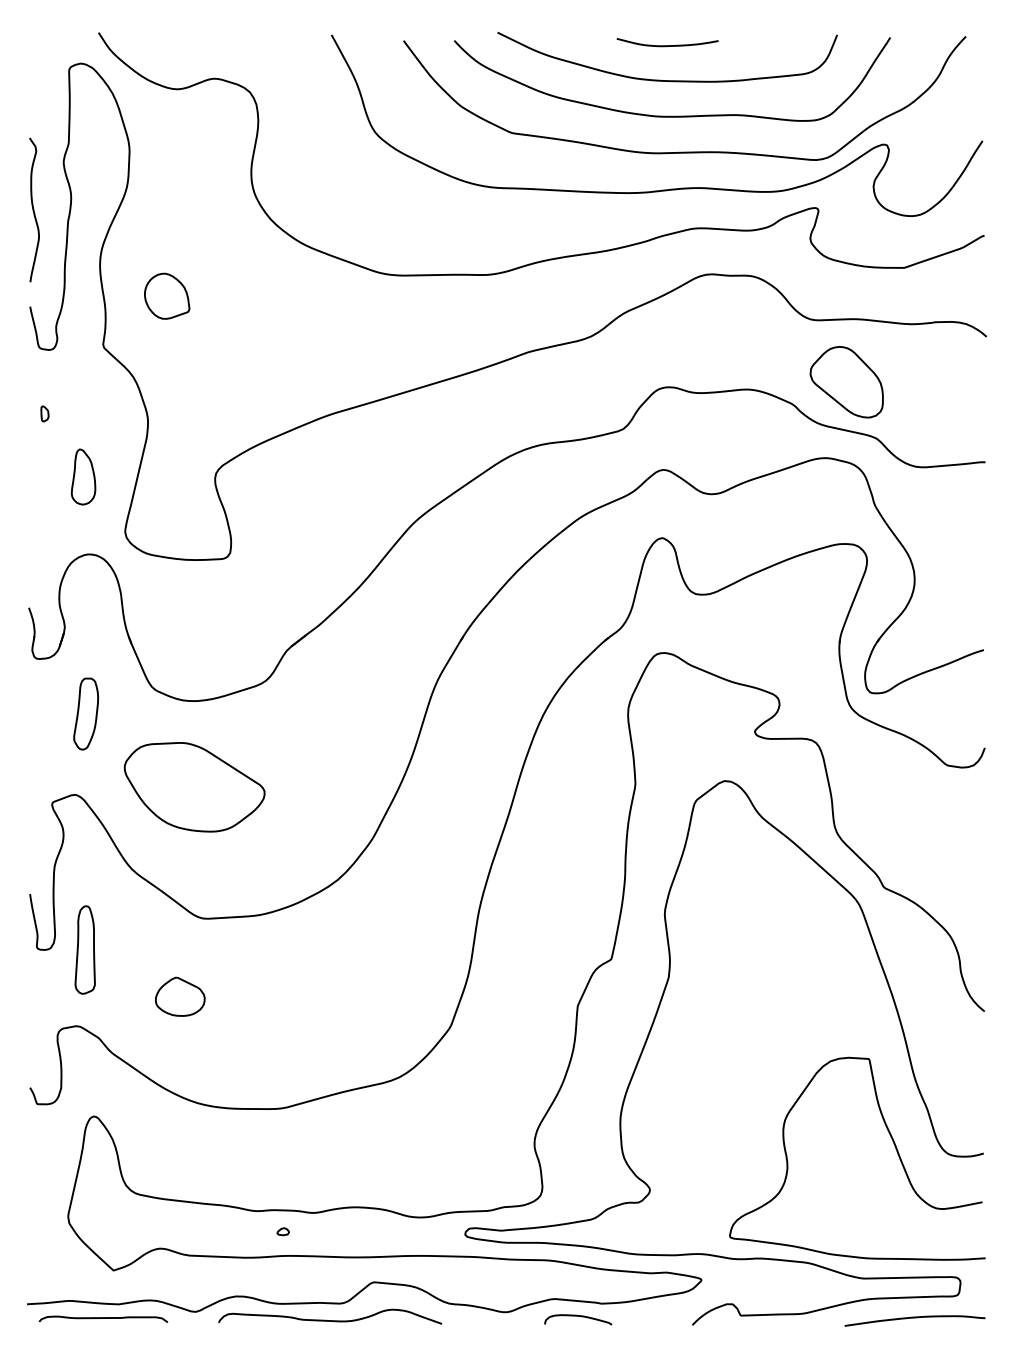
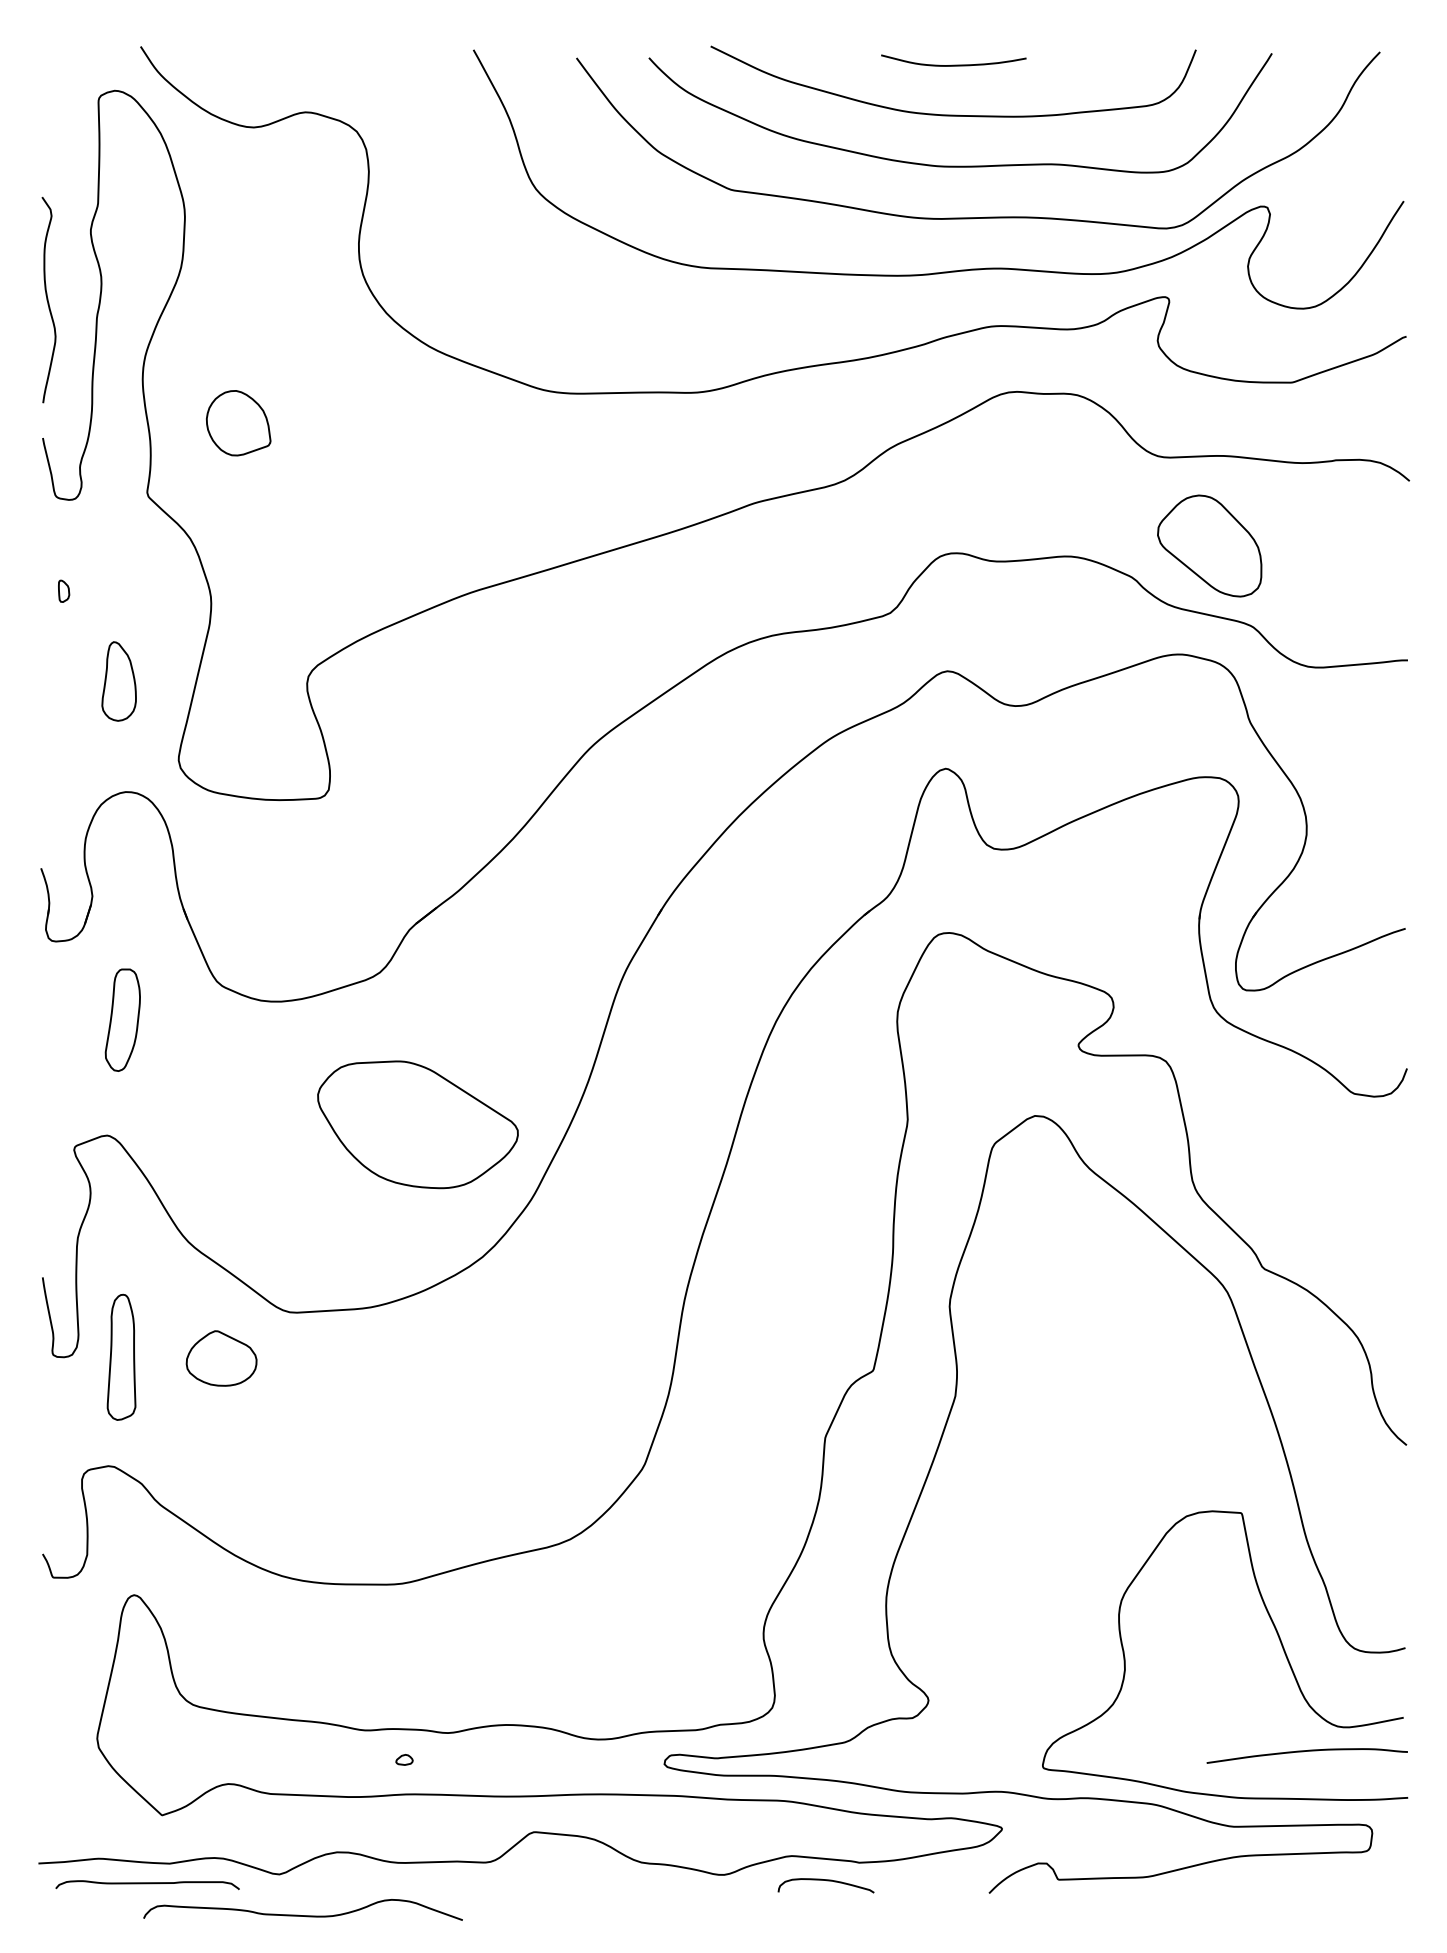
part: (194, 787) -> (417, 1125), moved
part: (180, 996) -> (221, 1358), moved
curve: (914, 1318) -> (1306, 1752), moved
curve: (330, 1320) -> (303, 1915), moved

